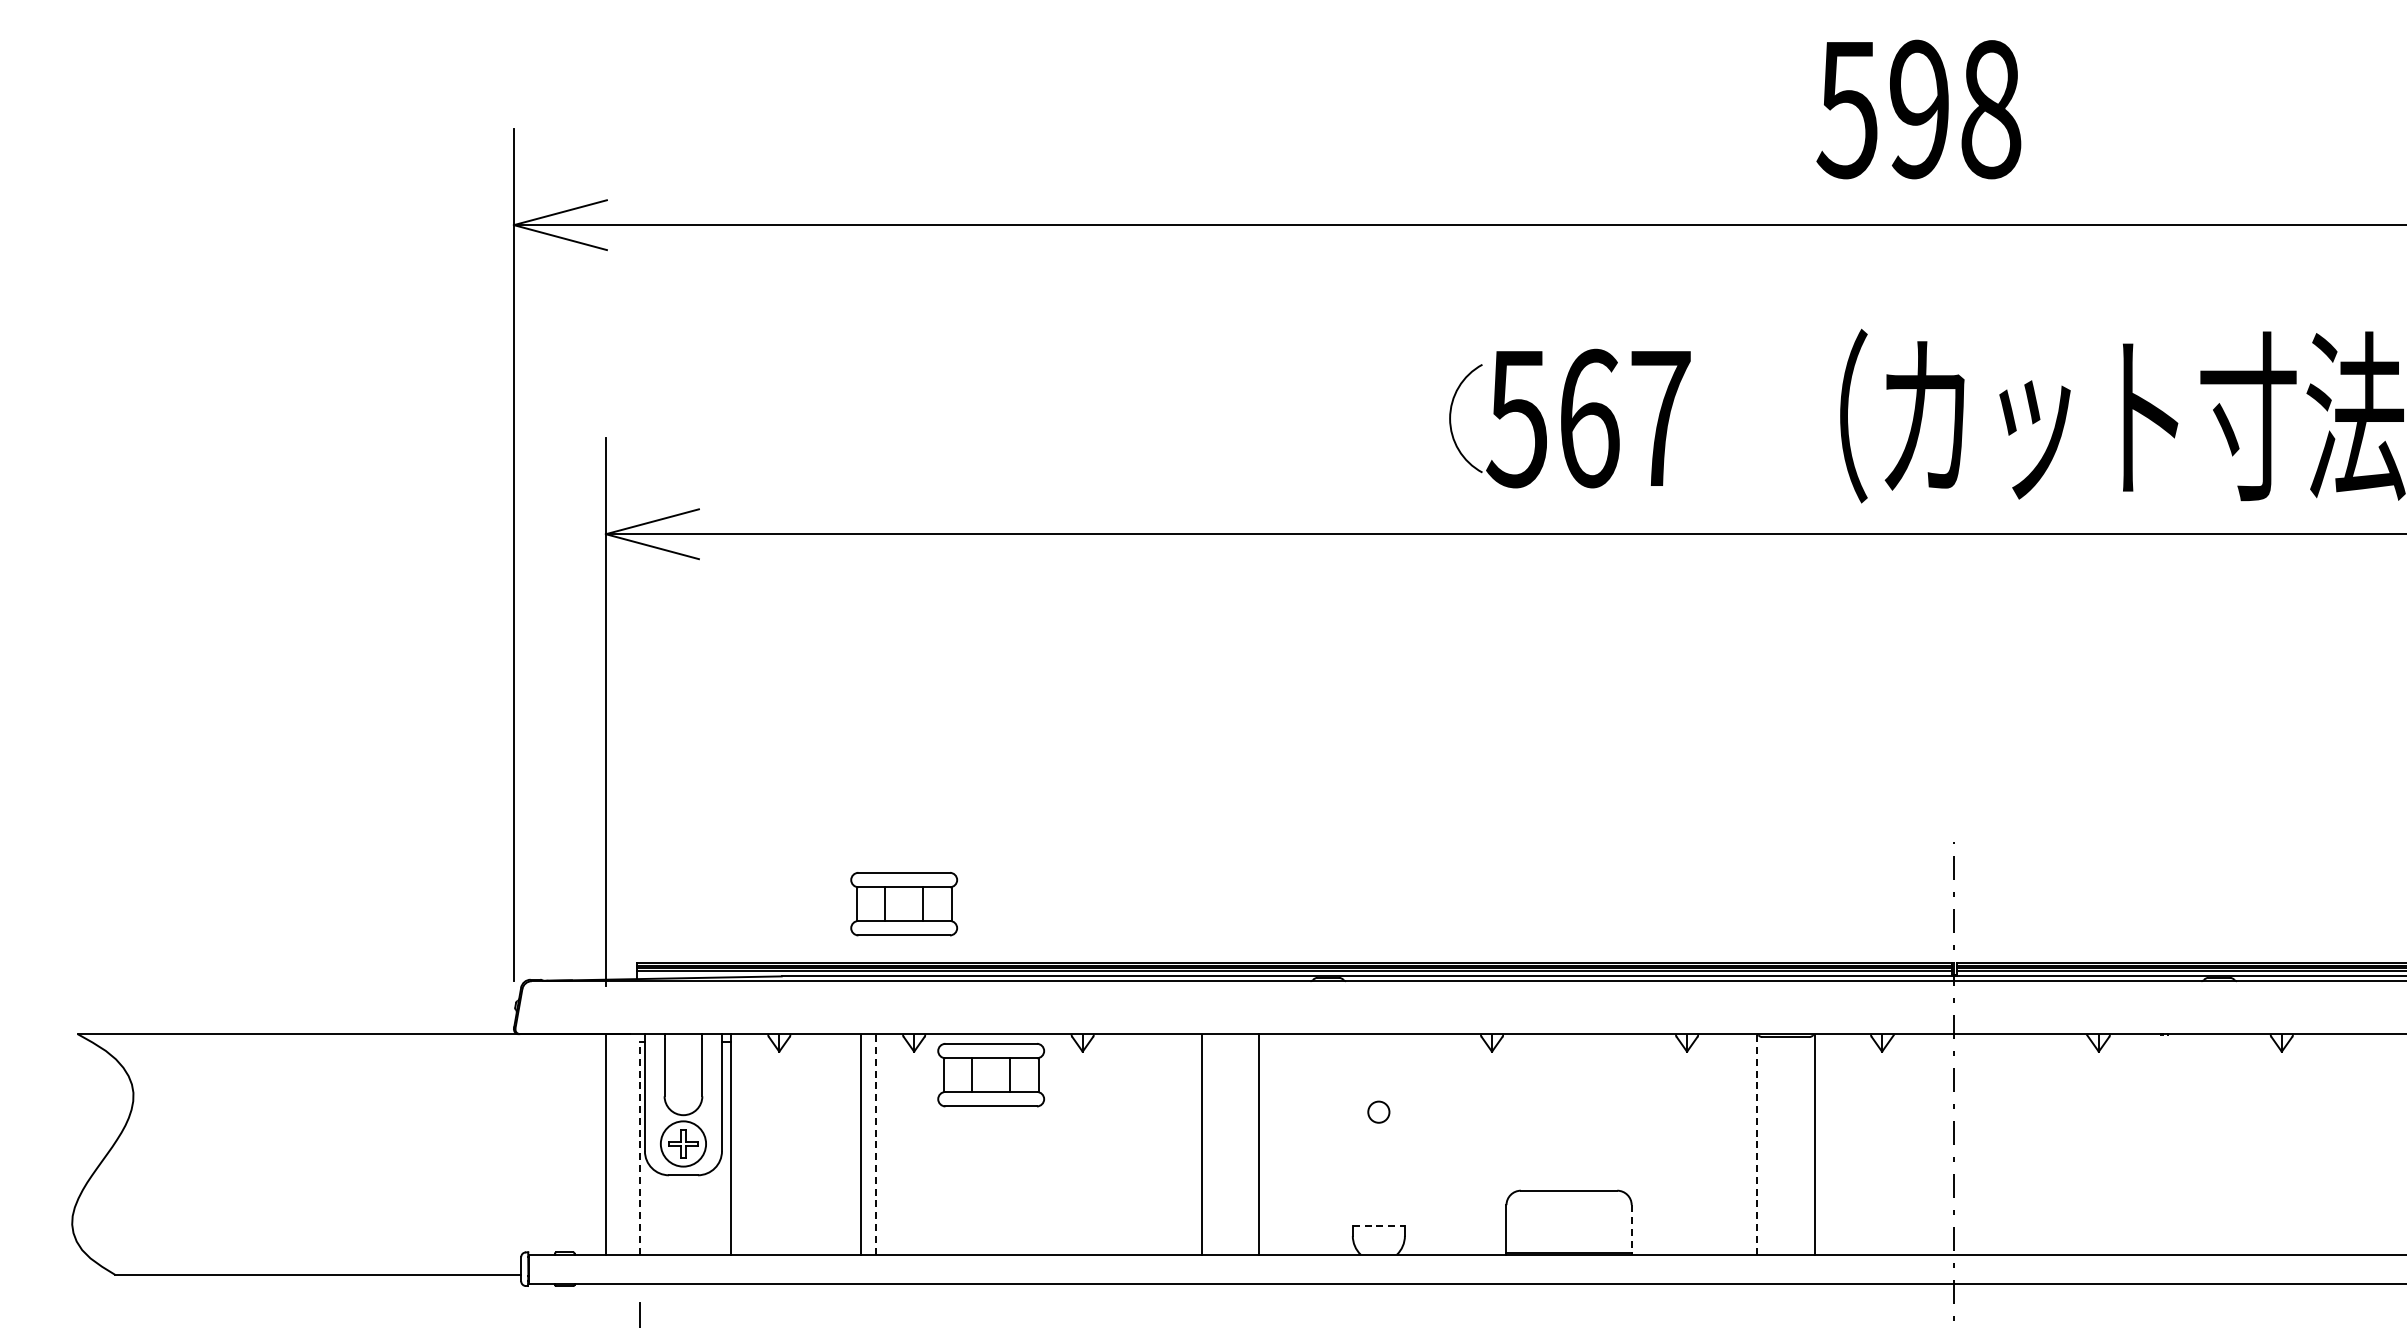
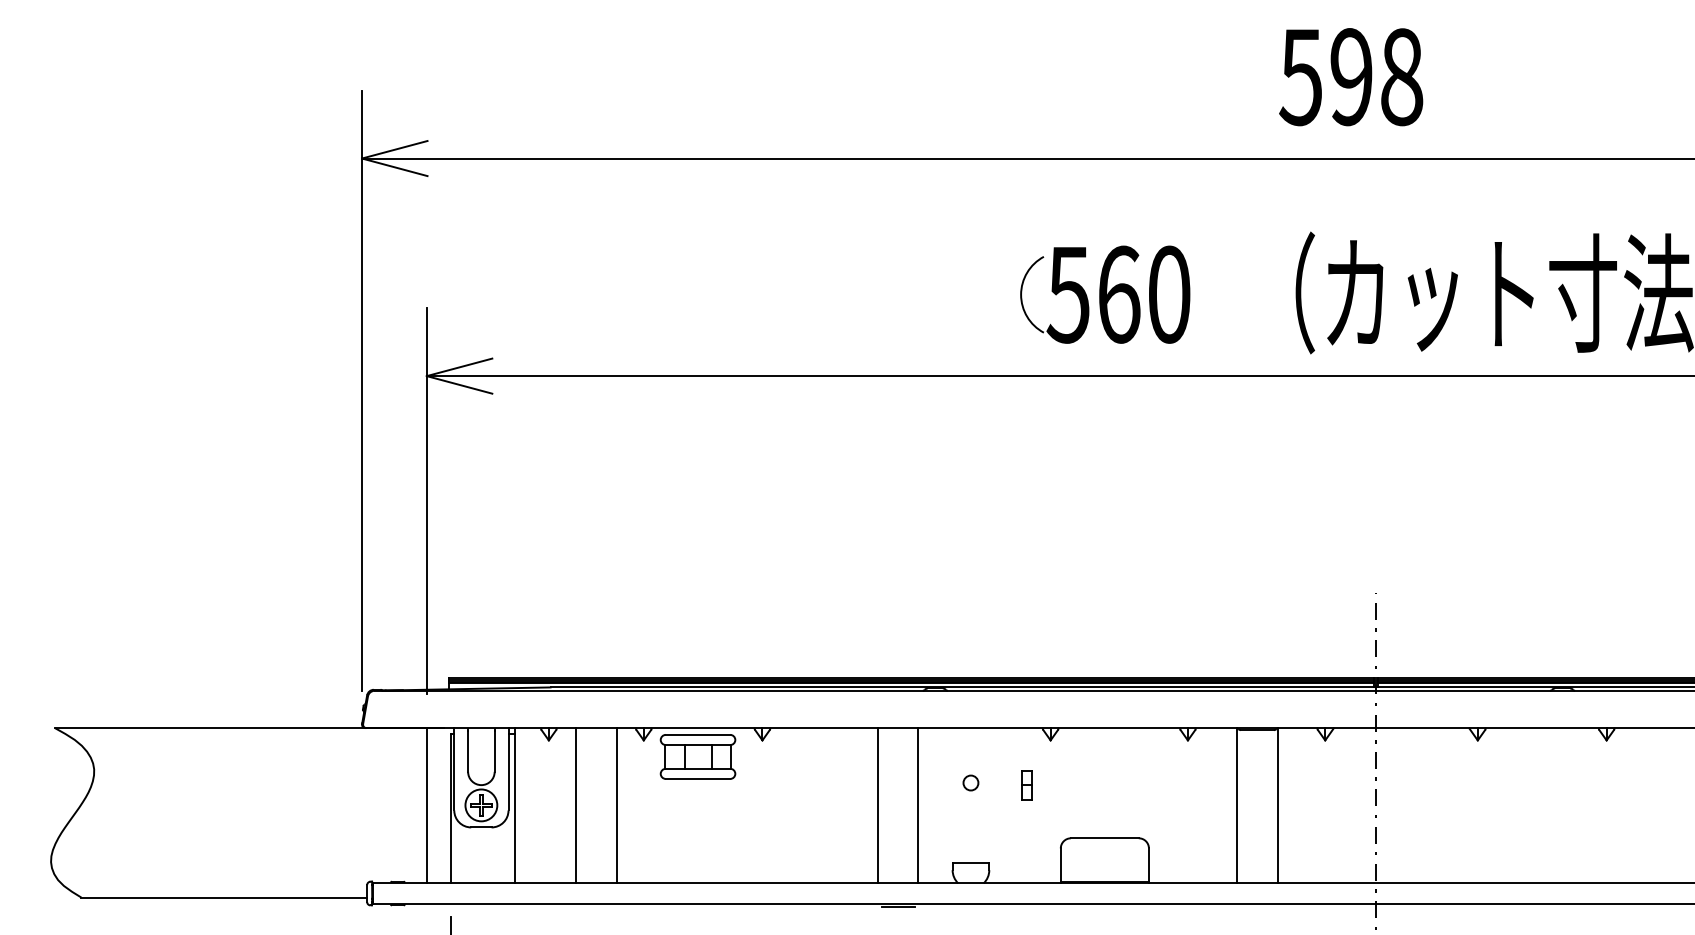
text: (1660, 418) -> (1169, 294), 567 -> 560
part: (904, 904) -> (637, 636), removed
part: (1458, 1115) -> (1027, 785), added
line: (860, 1144) -> (575, 805), moved
line: (875, 1144) -> (616, 805), dashed -> solid
line: (1202, 1144) -> (877, 805), moved
line: (1259, 1144) -> (918, 805), moved
line: (1756, 1144) -> (1236, 805), dashed -> solid
line: (639, 1147) -> (450, 807), dashed -> solid
line: (1379, 1226) -> (971, 863), dashed -> solid
line: (1631, 1229) -> (1148, 865), dashed -> solid
line: (1274, 1287) -> (897, 906), added

